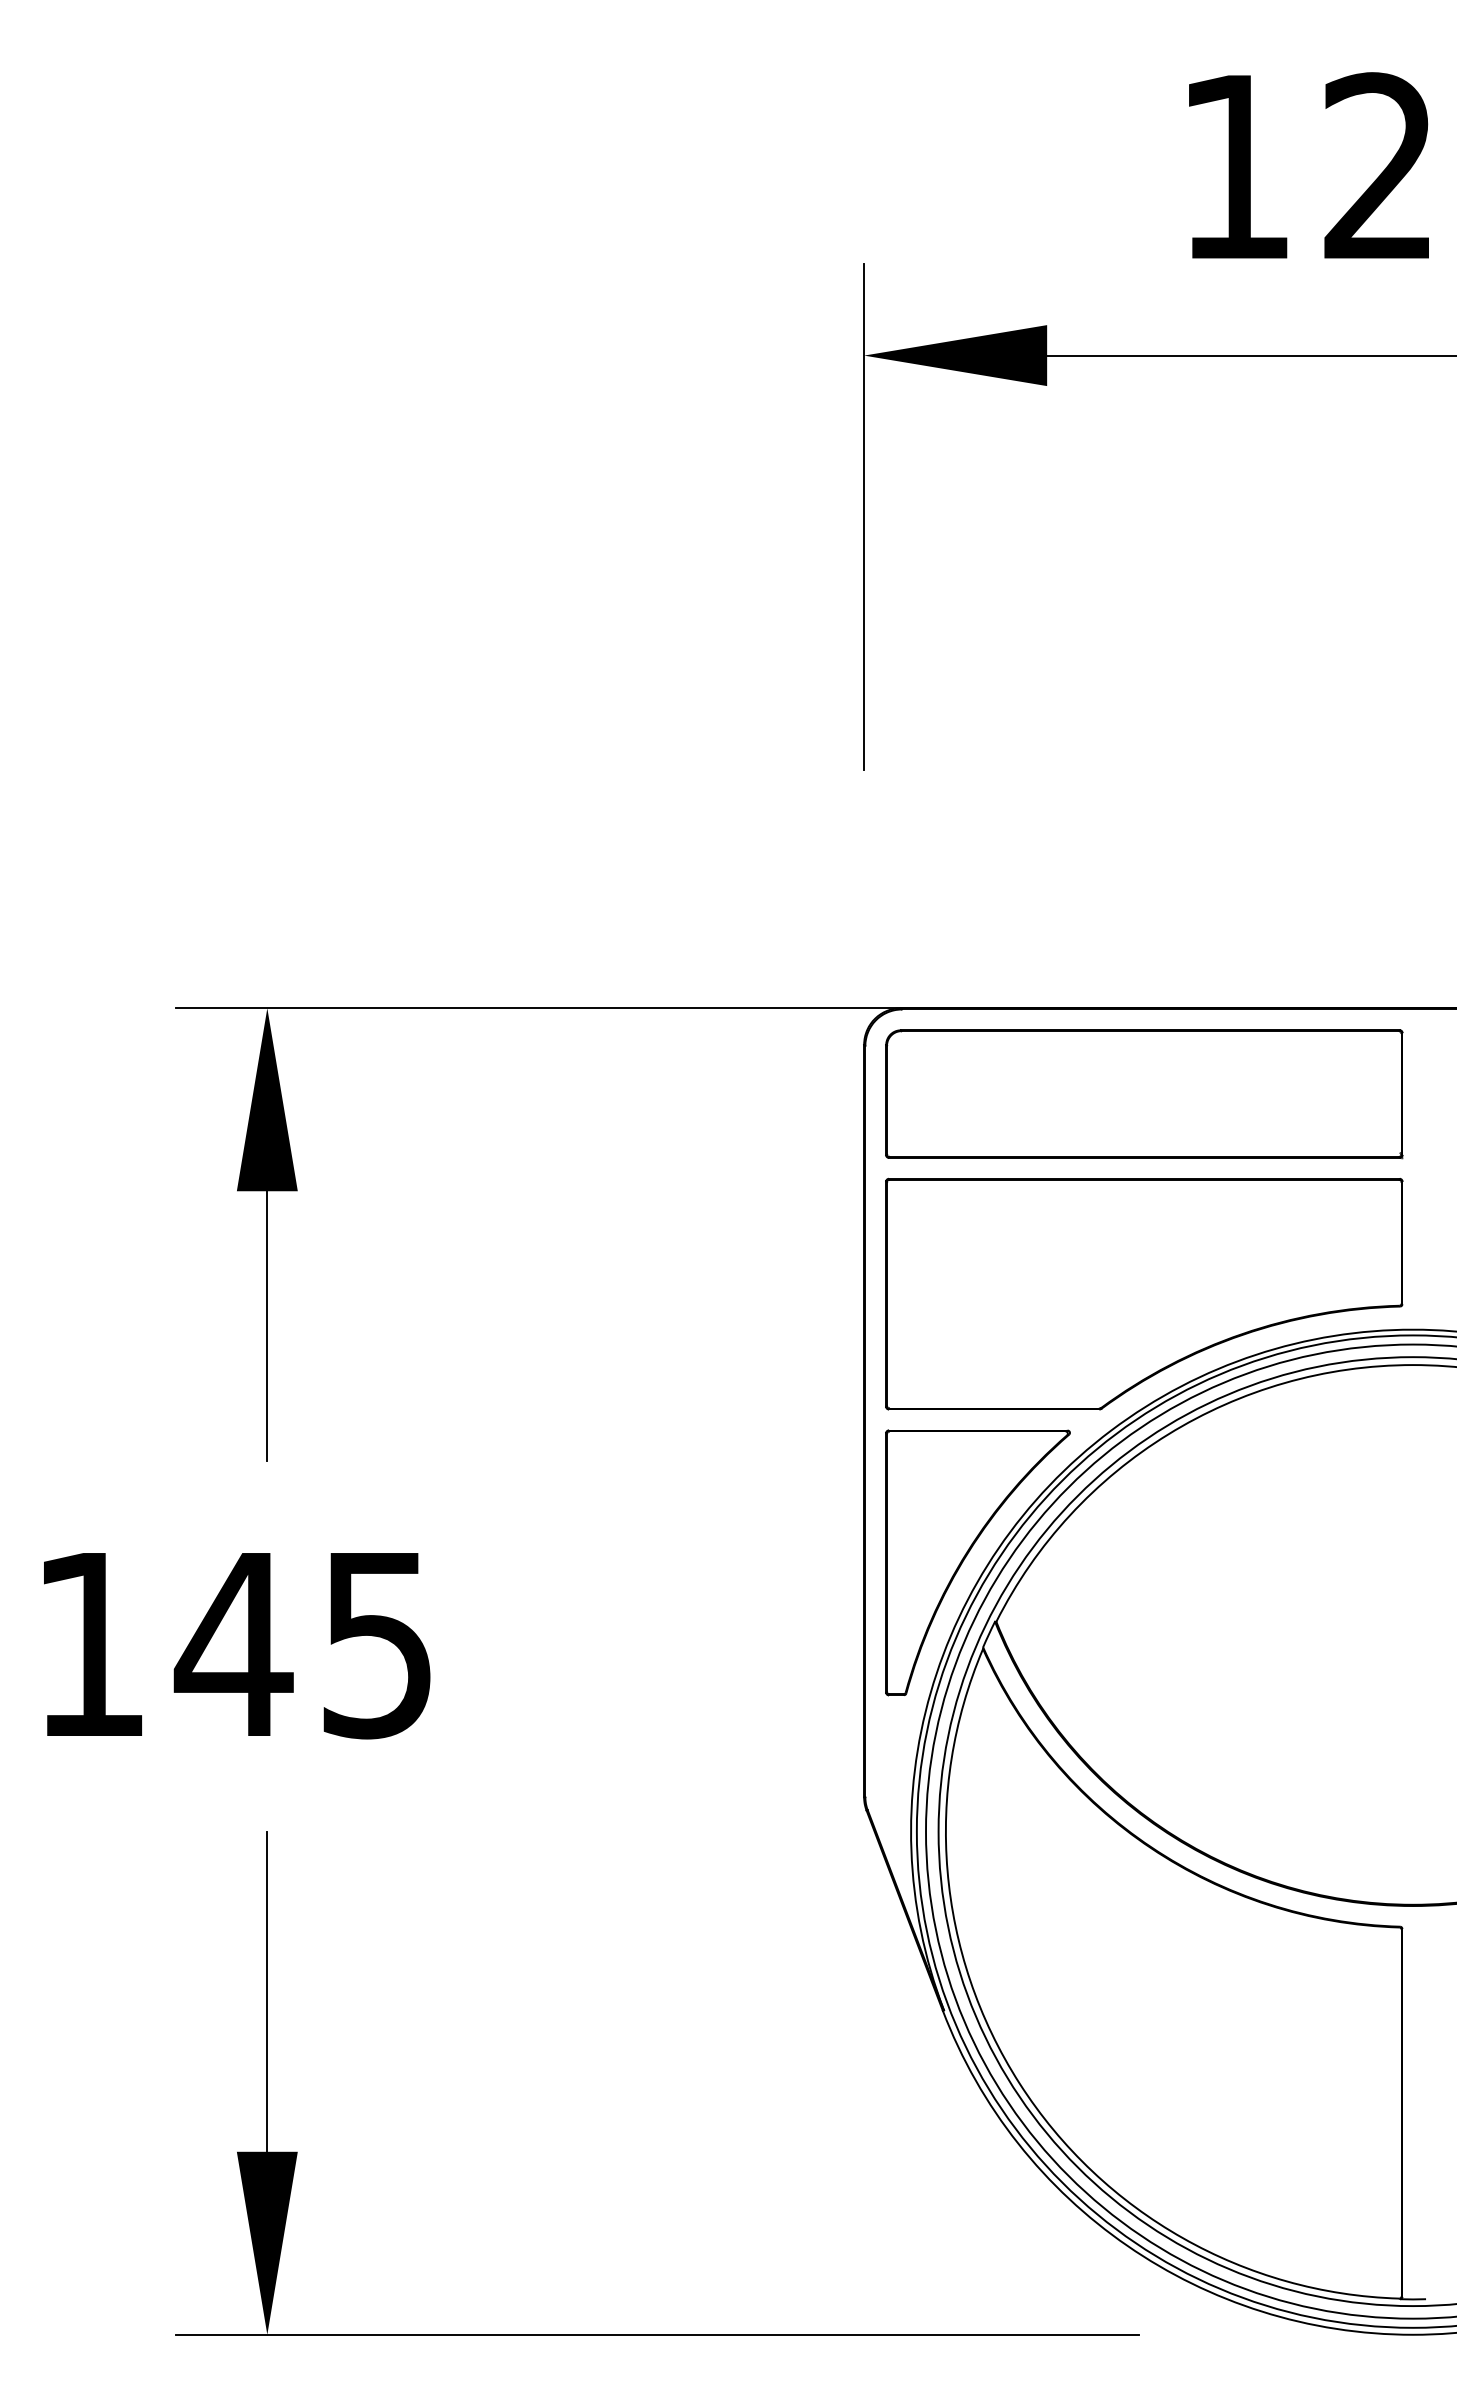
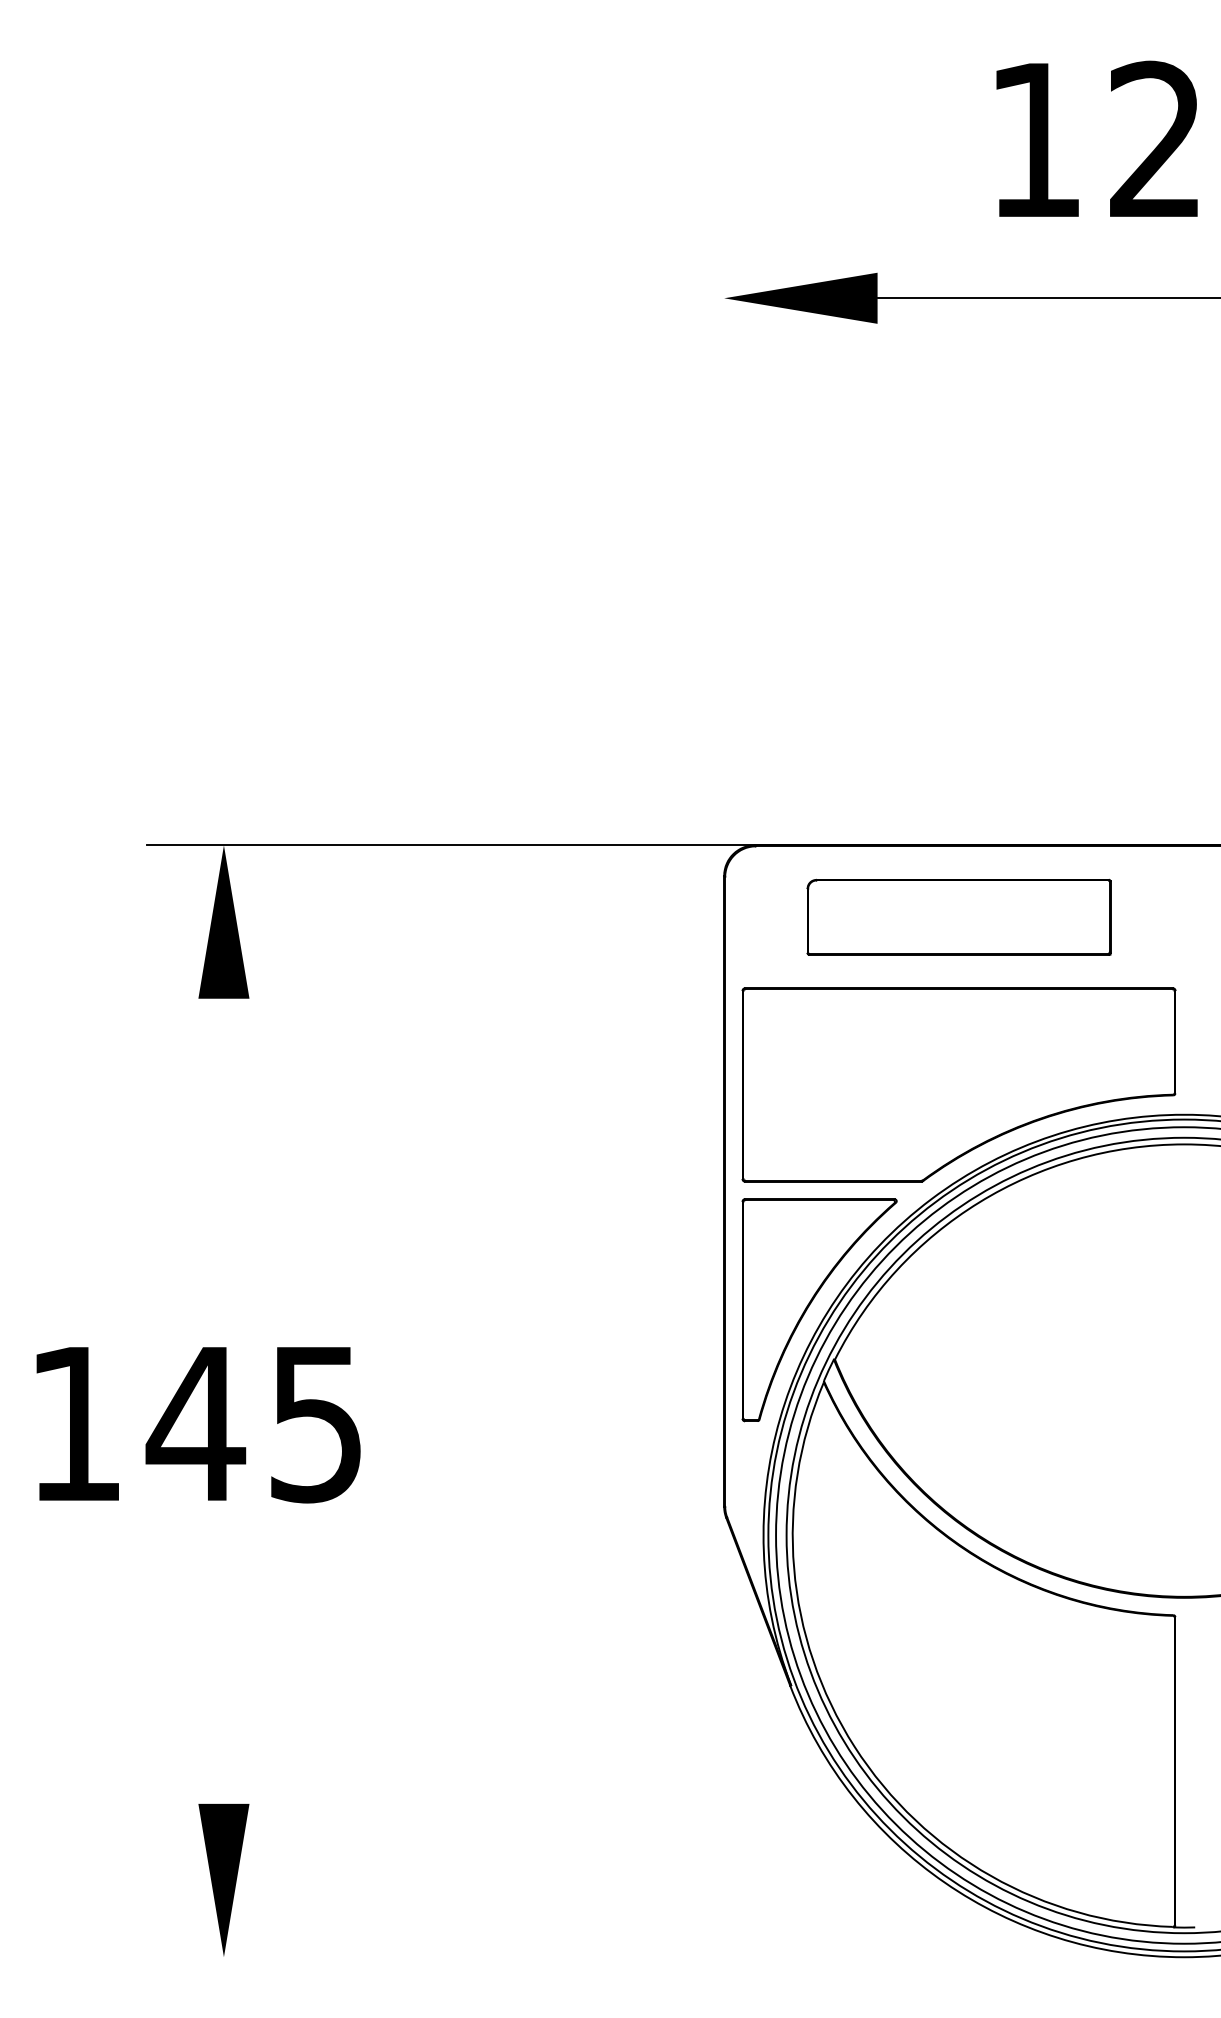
line: (864, 517) -> (724, 433), removed
part: (1144, 1094) -> (959, 917), size x0.7
line: (267, 1326) -> (224, 1112), removed
text: (237, 1646) -> (198, 1425), moved
line: (267, 1991) -> (224, 1669), removed
line: (656, 2334) -> (550, 1957), removed

